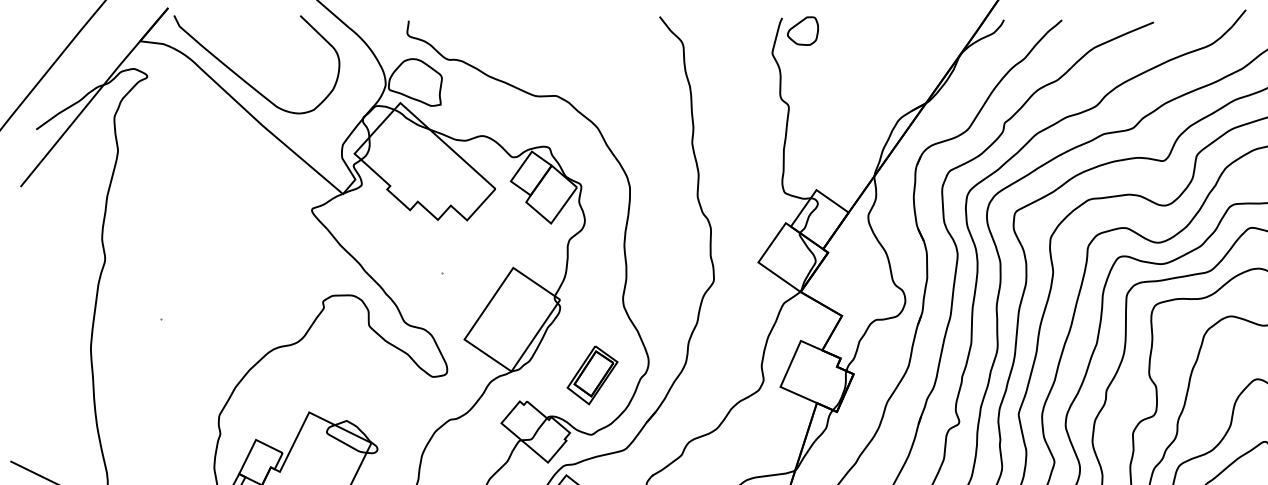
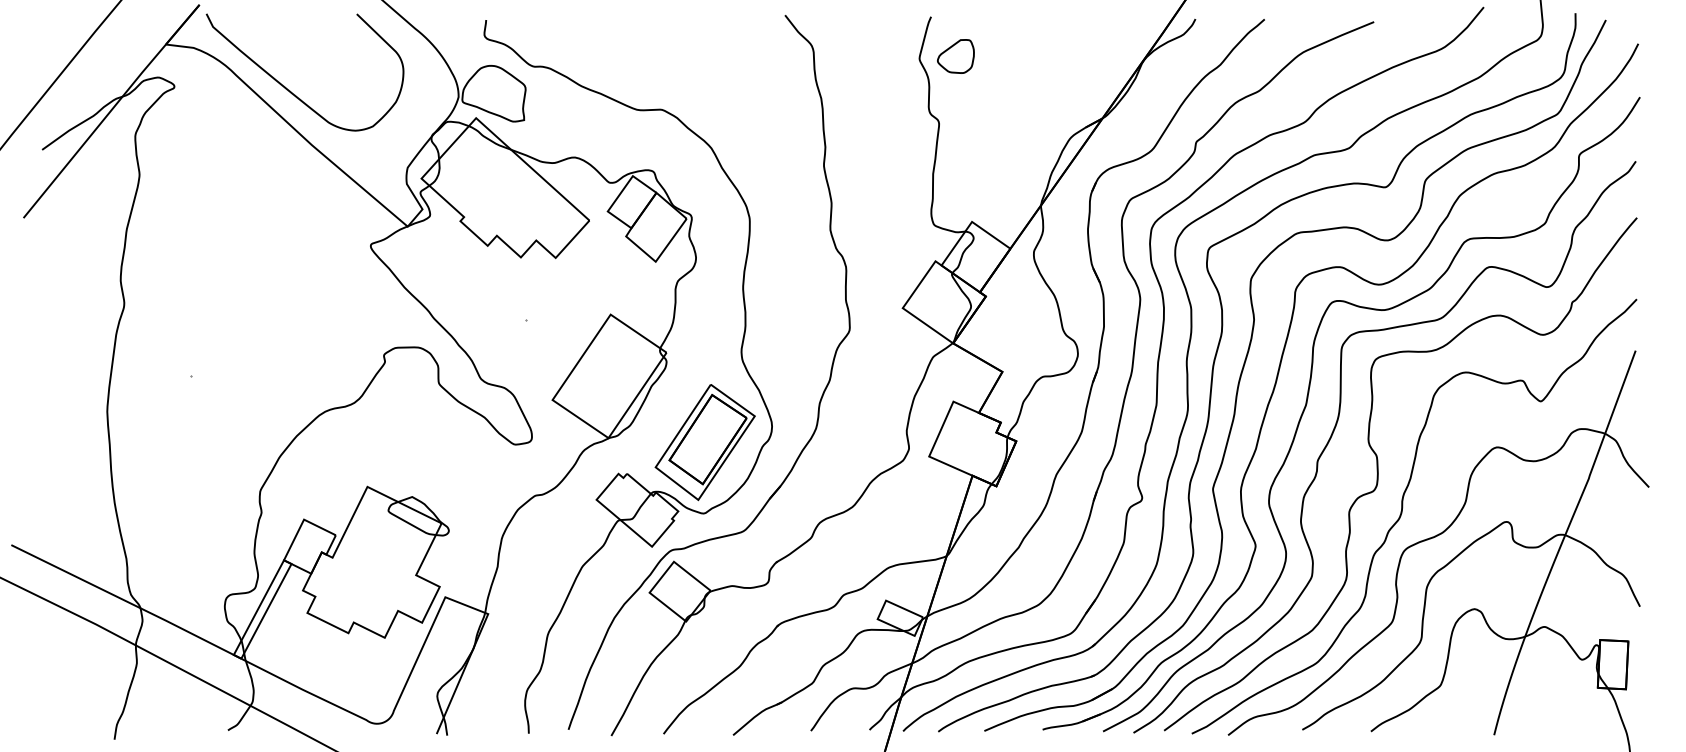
part: (802, 31) -> (955, 56), moved
part: (592, 375) -> (704, 442), size x1.67

